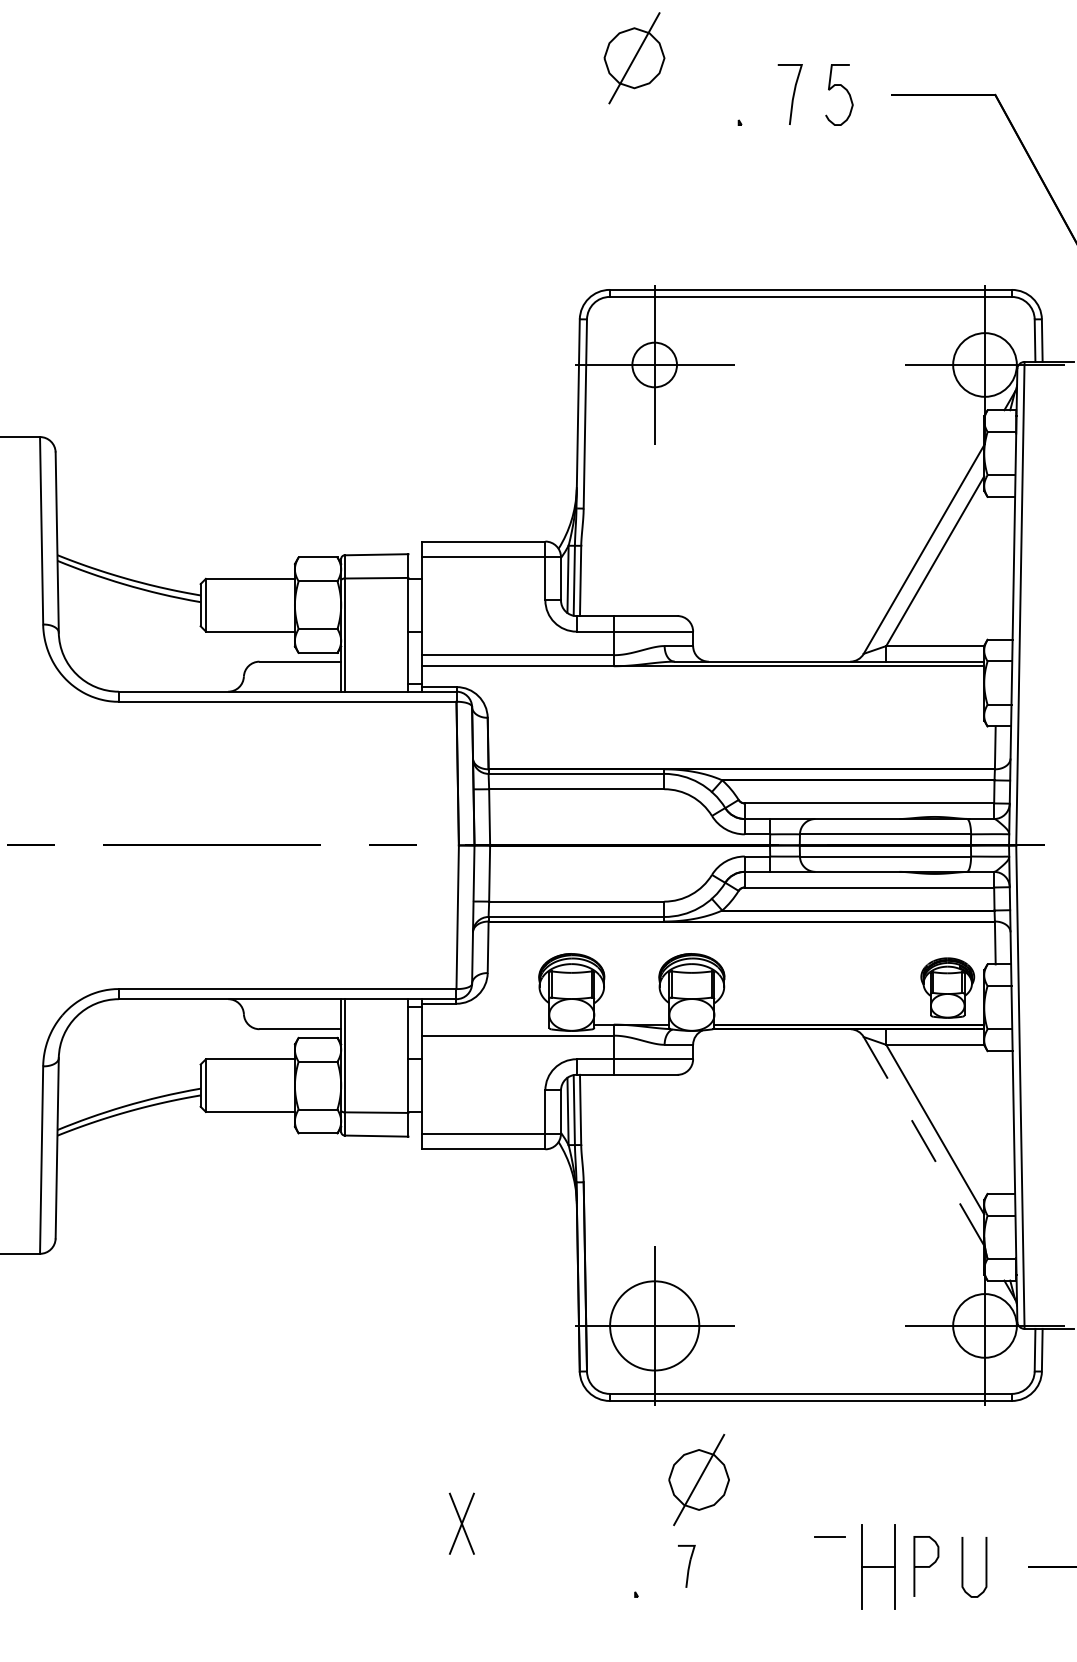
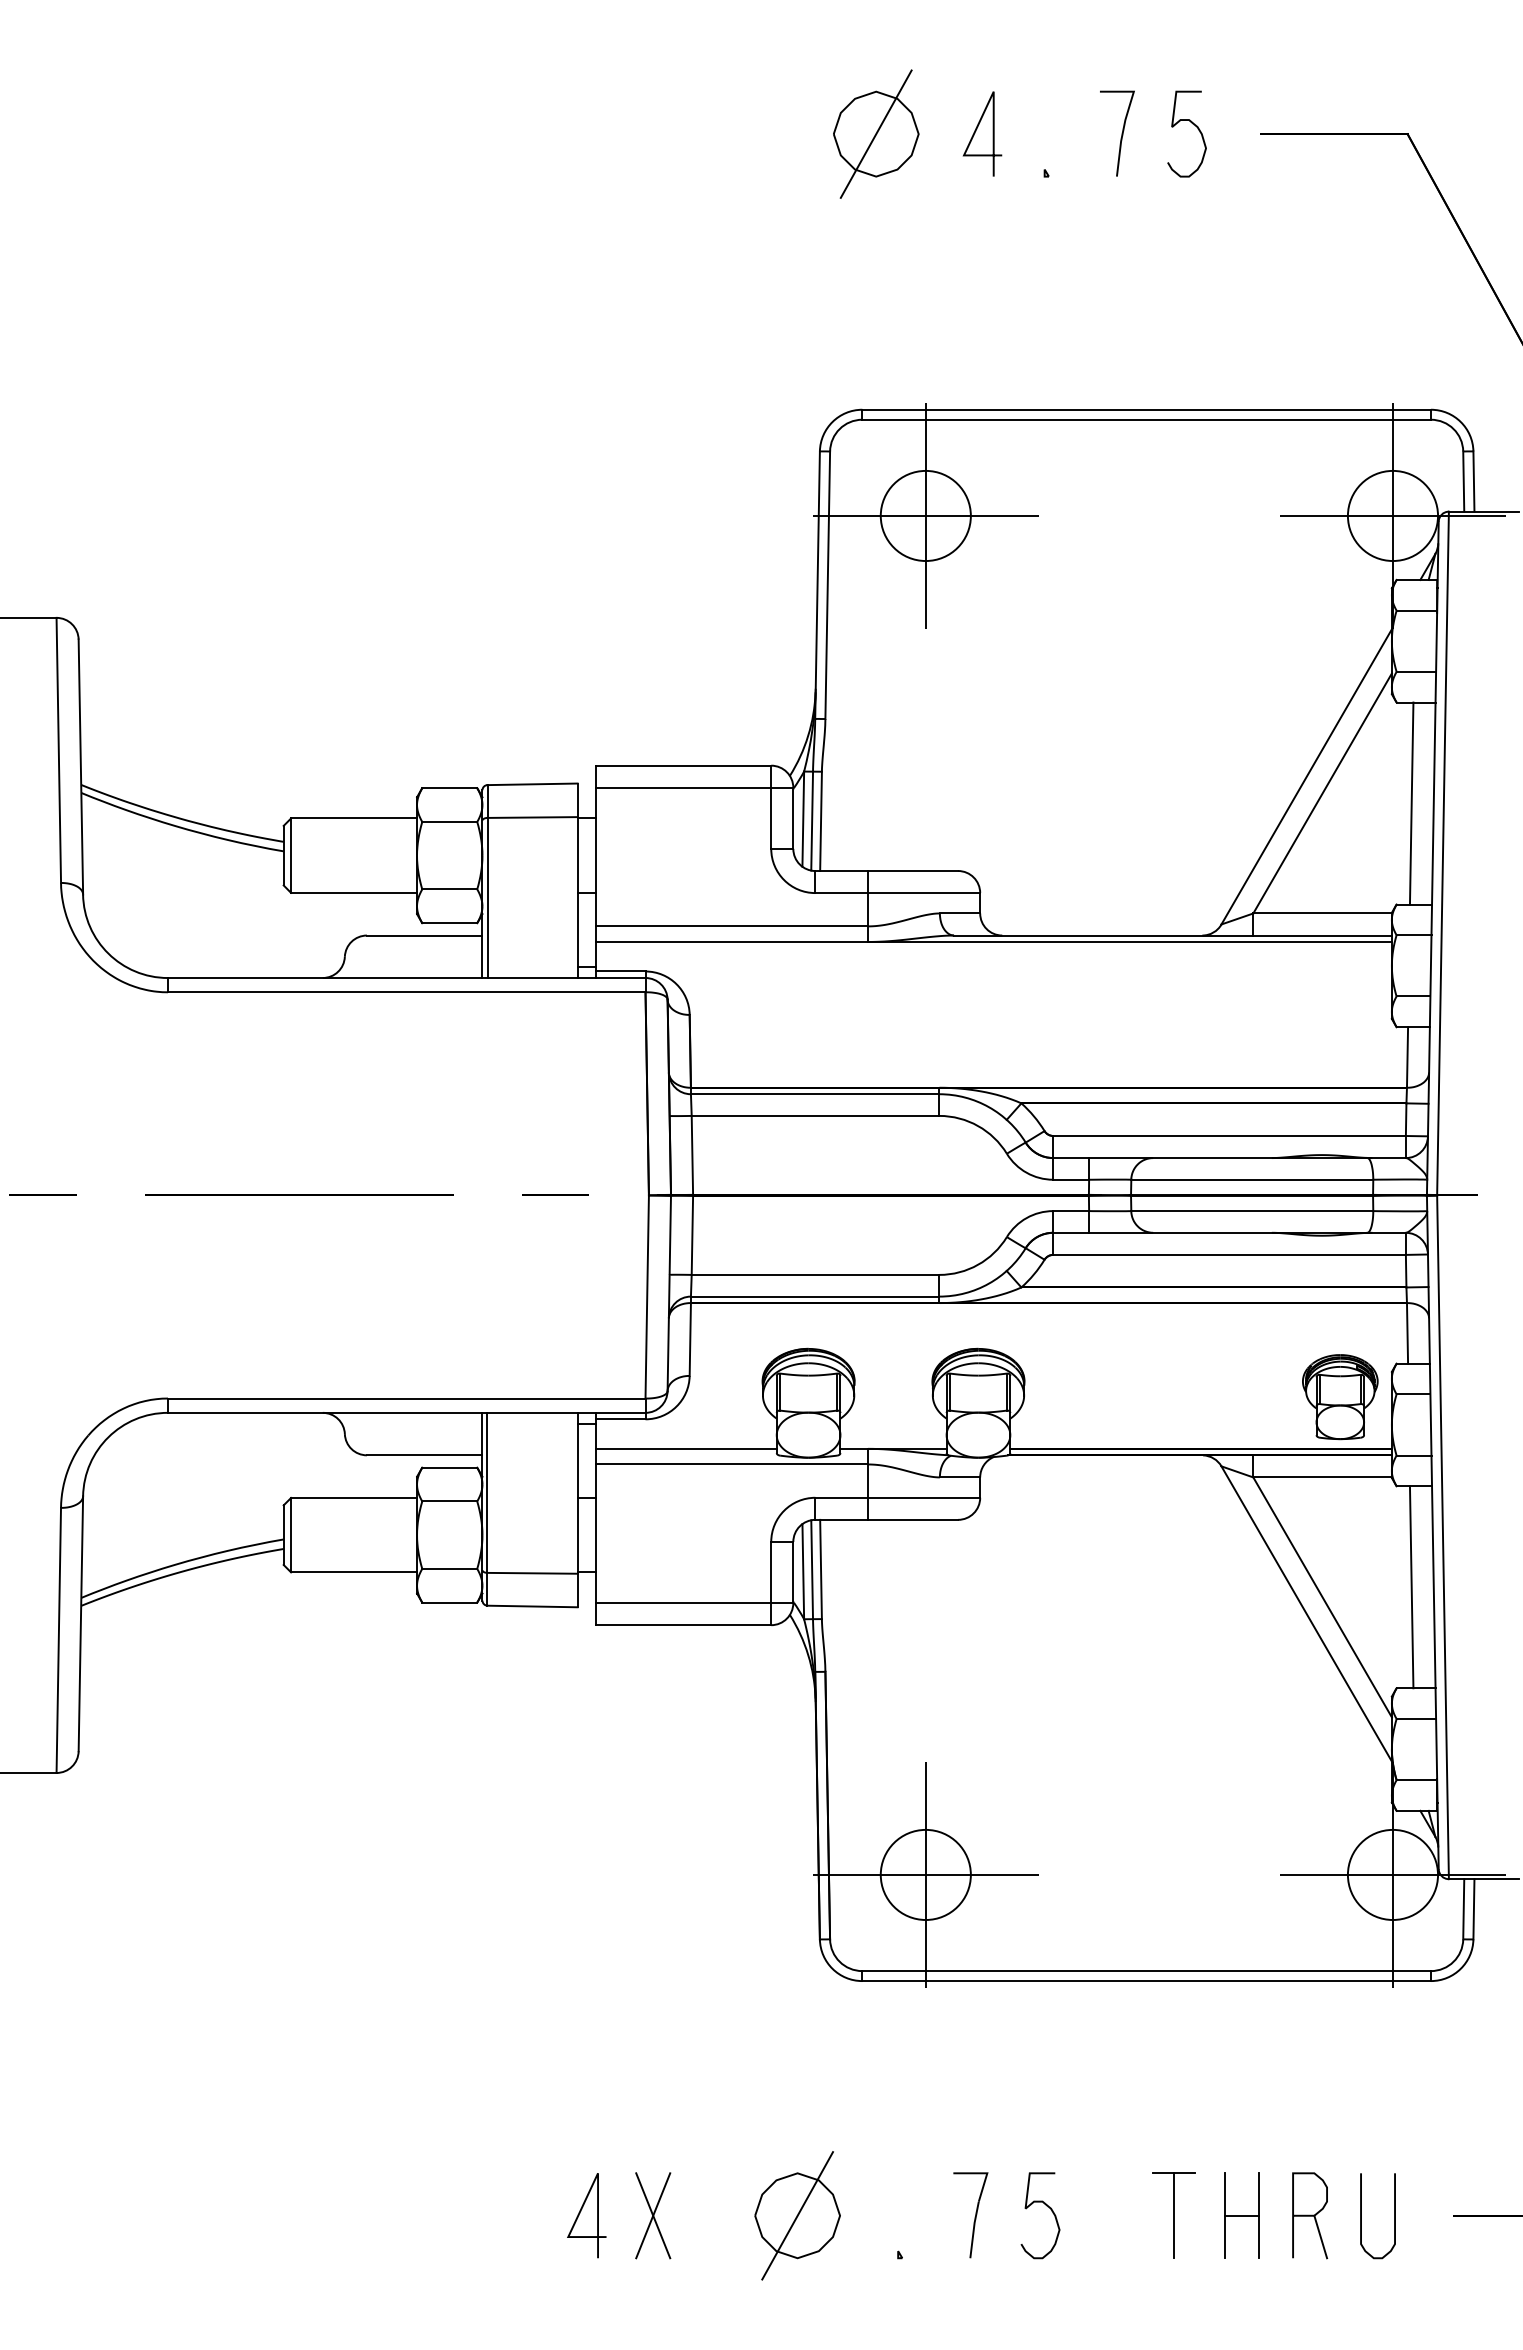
part: (634, 57) -> (876, 133), moved
line: (690, 93) -> (976, 131), added
circle: (654, 364) -> (925, 515), size x1.43
line: (998, 568) -> (1411, 803), added
line: (485, 1024) -> (686, 1448), added
line: (998, 1122) -> (1411, 1587), added
line: (923, 1141) -> (1306, 1614), dashed -> solid
circle: (654, 1325) -> (925, 1874), size x0.71
part: (699, 1479) -> (797, 2215), moved
part: (462, 1523) -> (653, 2215), moved
curve: (740, 1560) -> (1046, 2206), added
line: (410, 1565) -> (580, 2213), added
part: (686, 1566) -> (970, 2215), size x1.43
line: (830, 1566) -> (1174, 2215), added
part: (877, 1566) -> (1241, 2215), size x0.71
line: (933, 1581) -> (1320, 2236), added

